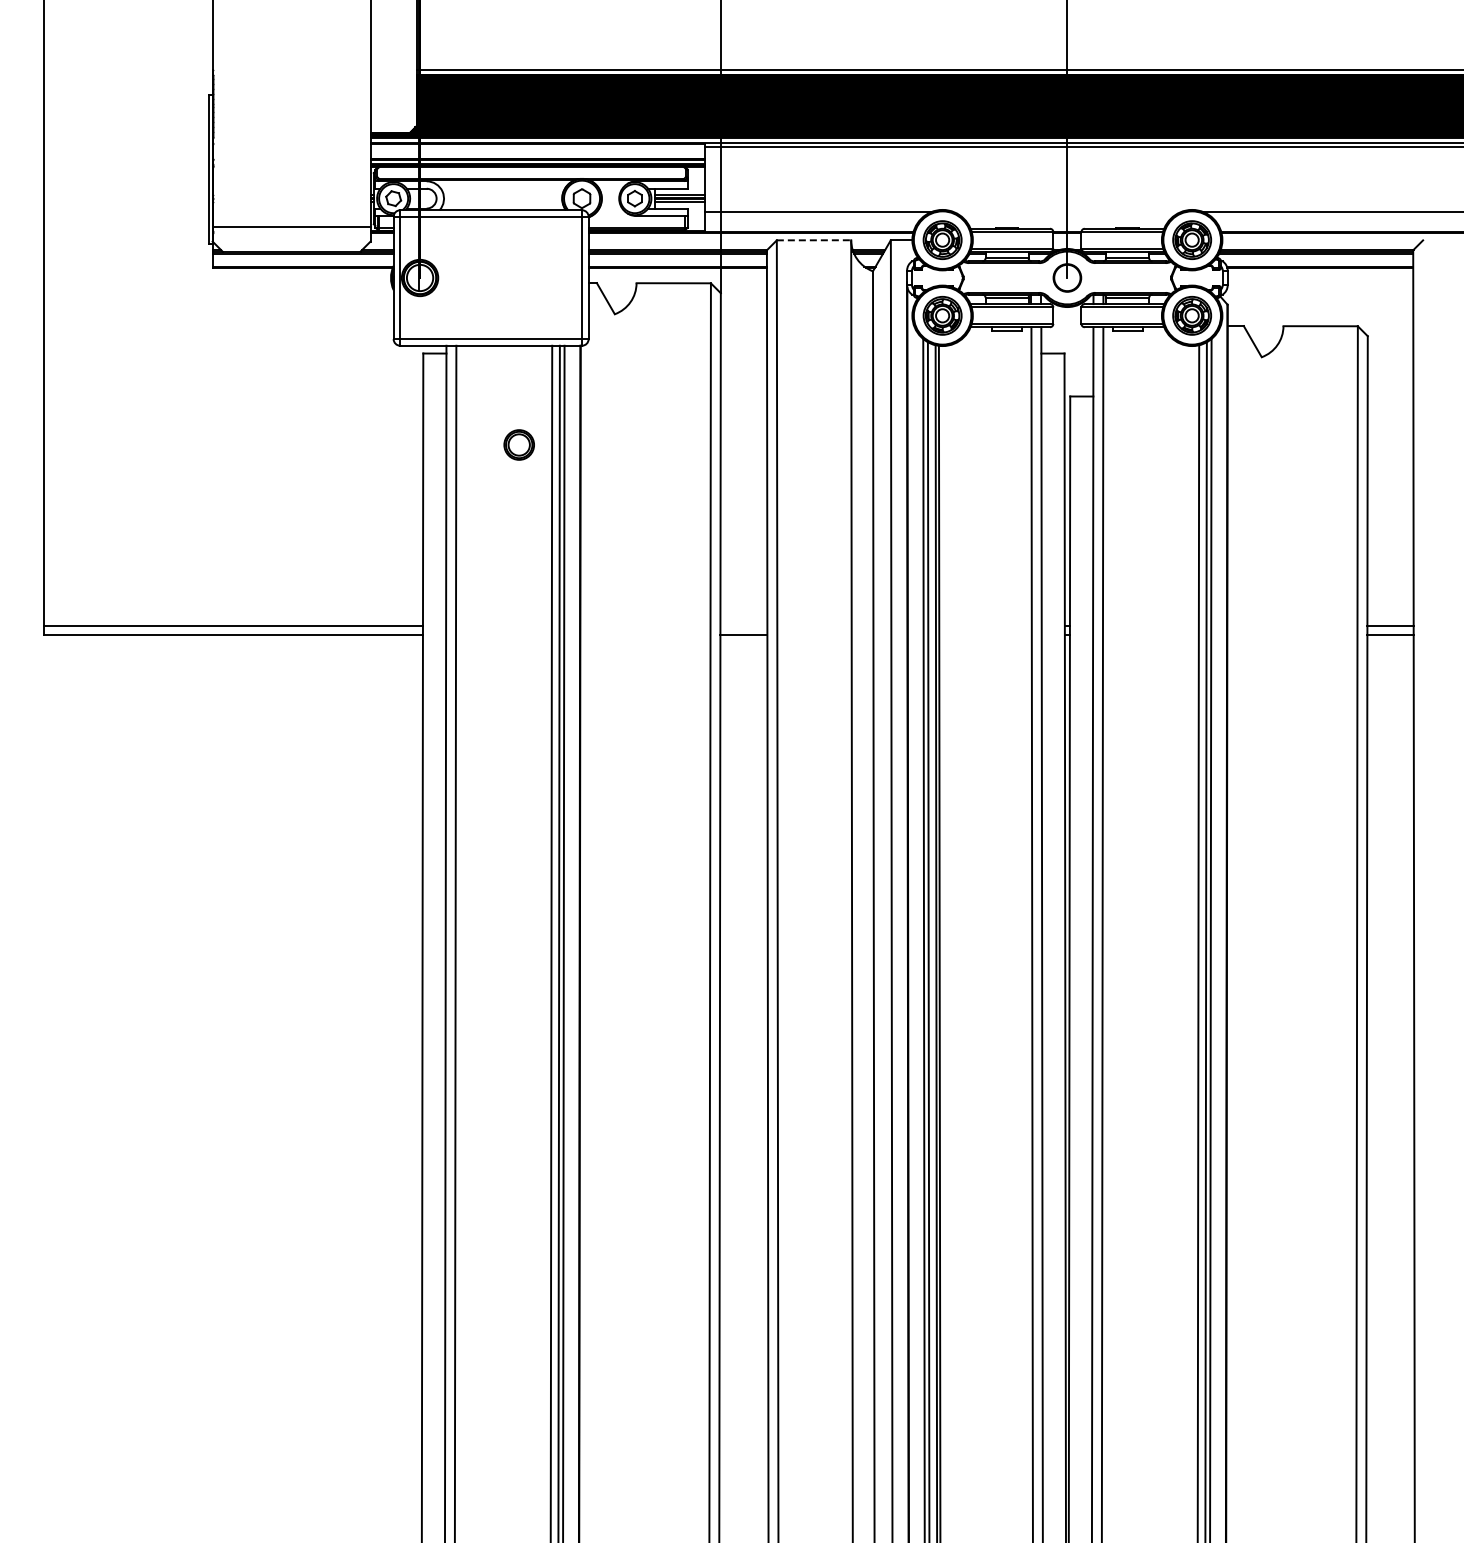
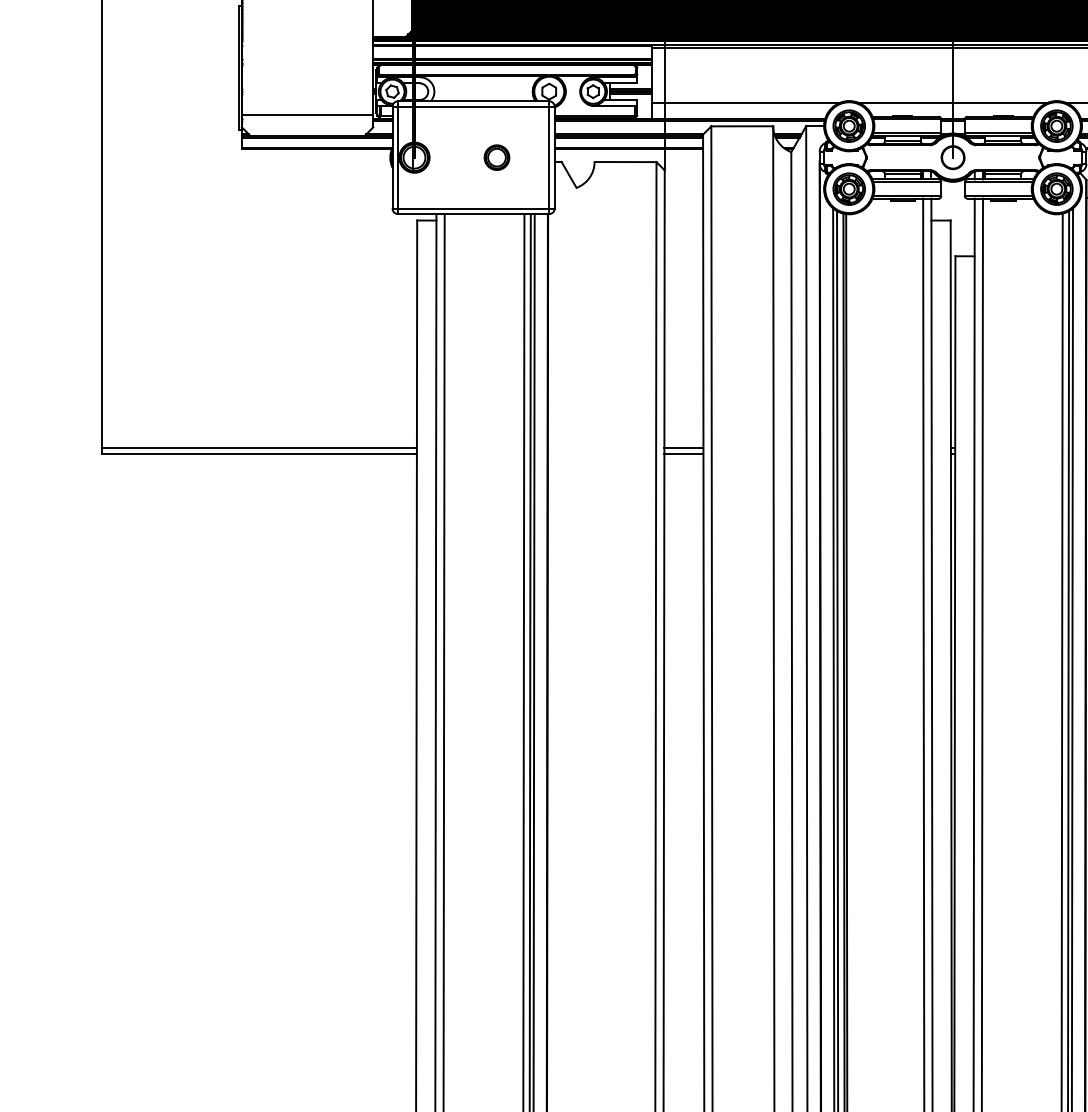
line: (1067, 211) -> (953, 102), added
line: (814, 240) -> (742, 126), dashed -> solid
part: (518, 444) -> (496, 157), moved
line: (743, 626) -> (683, 447), added

